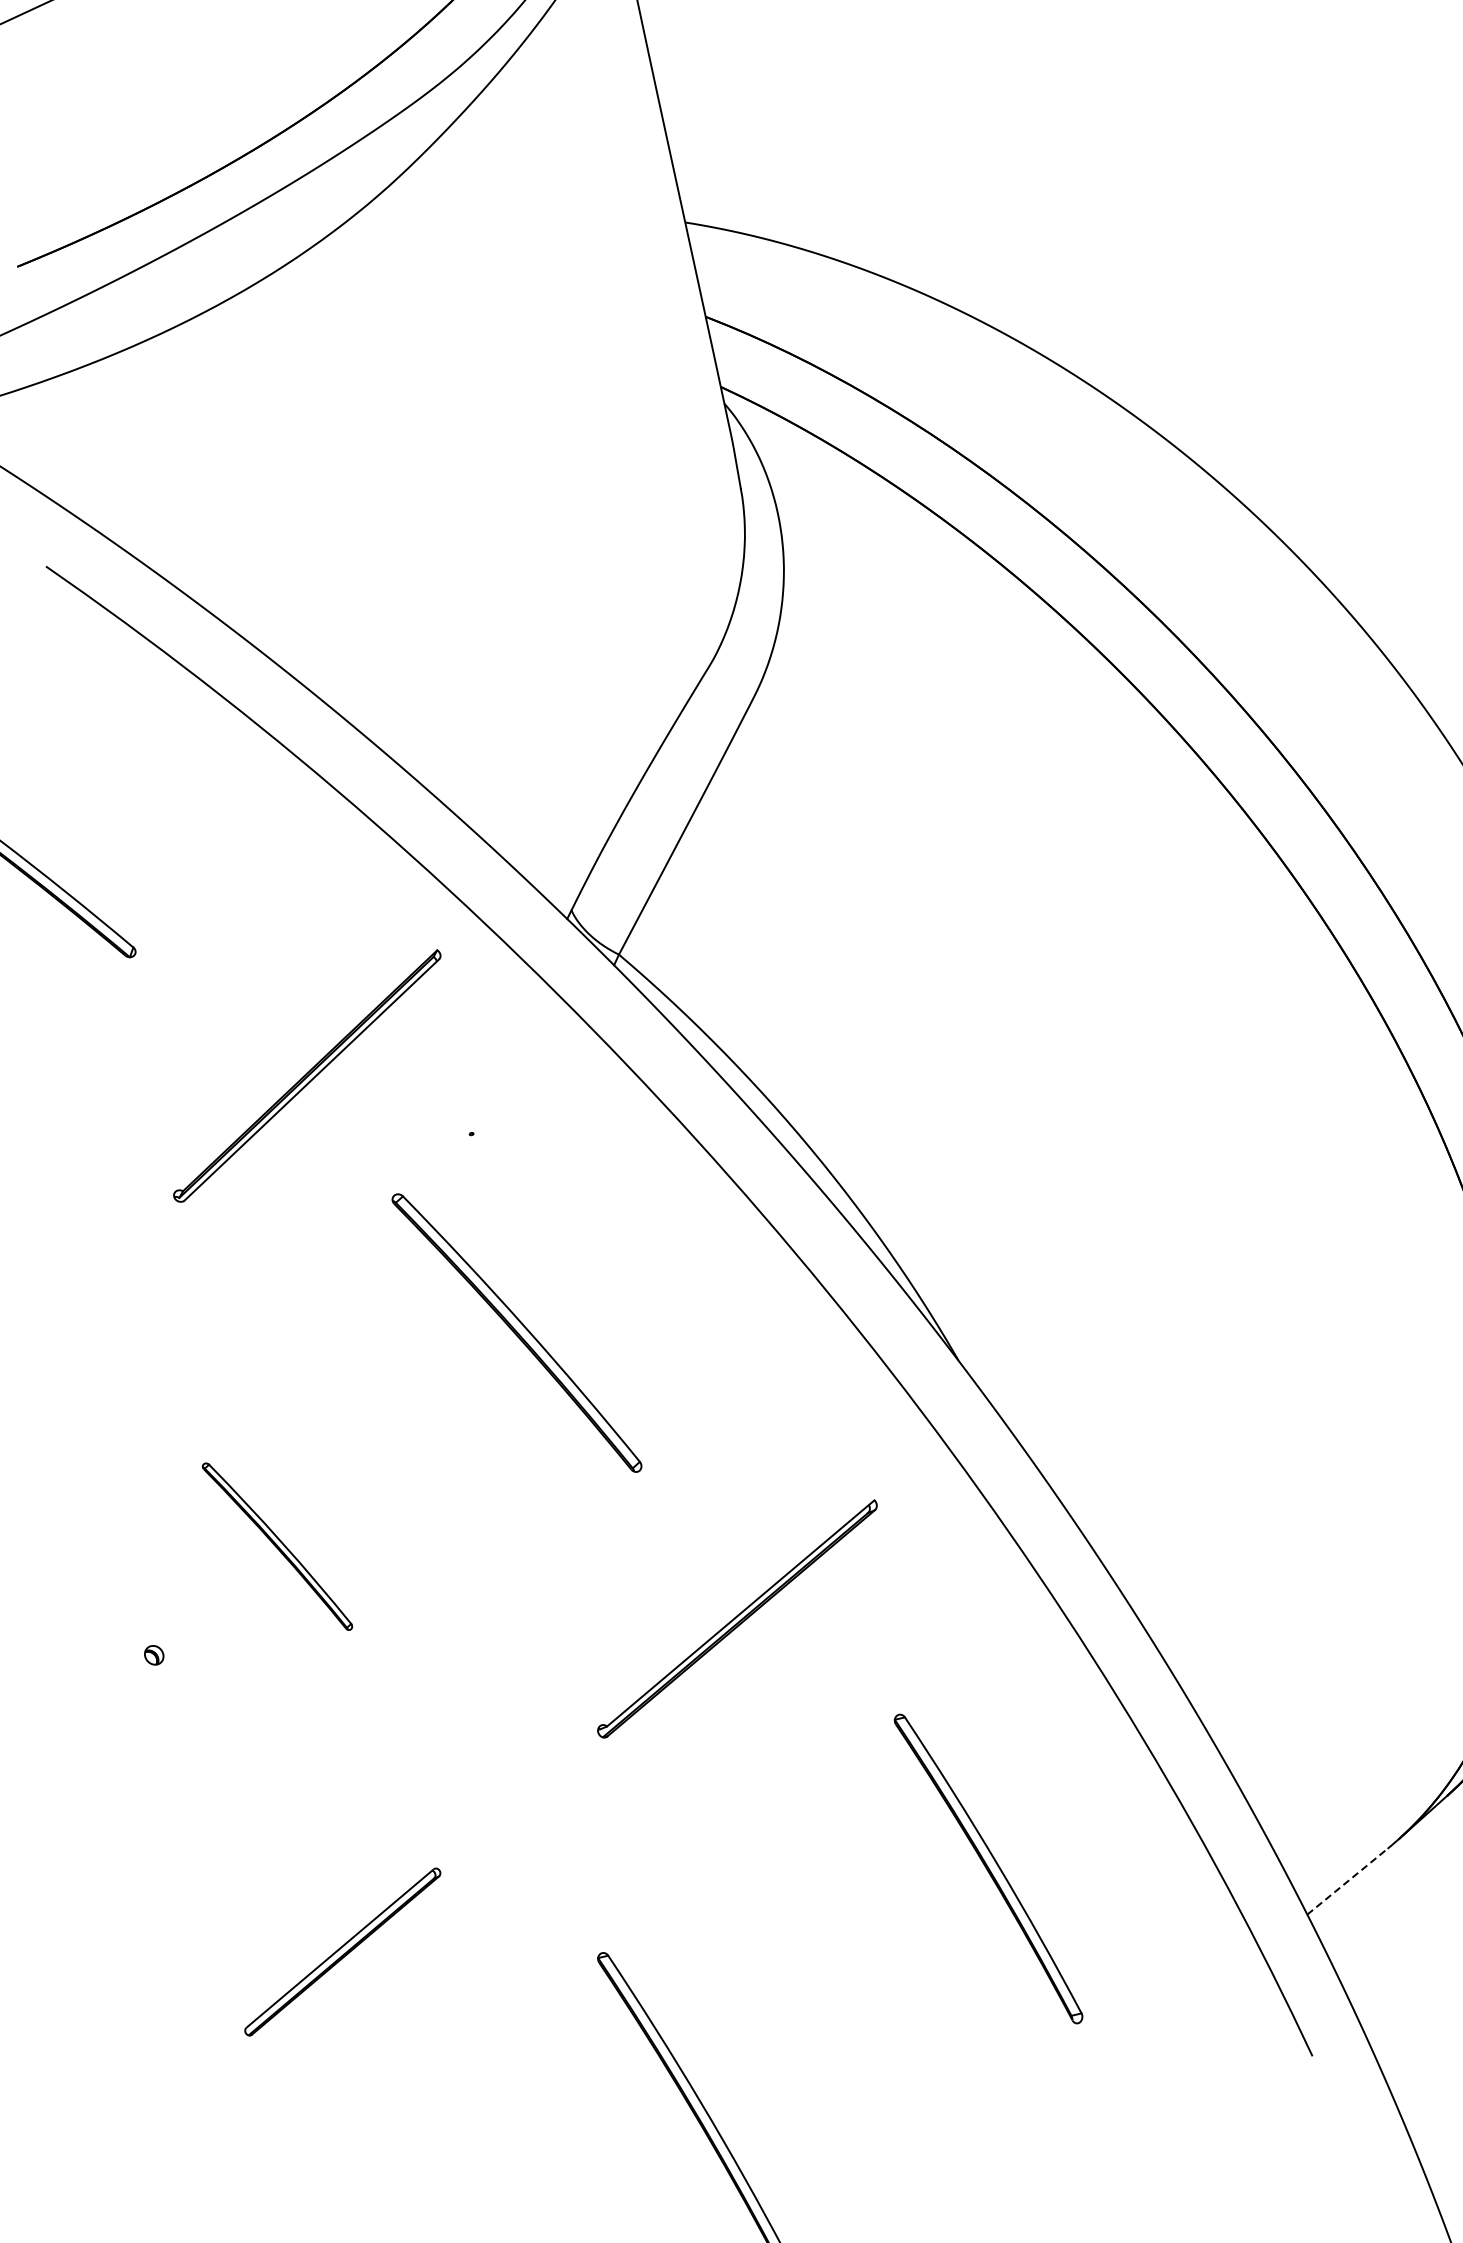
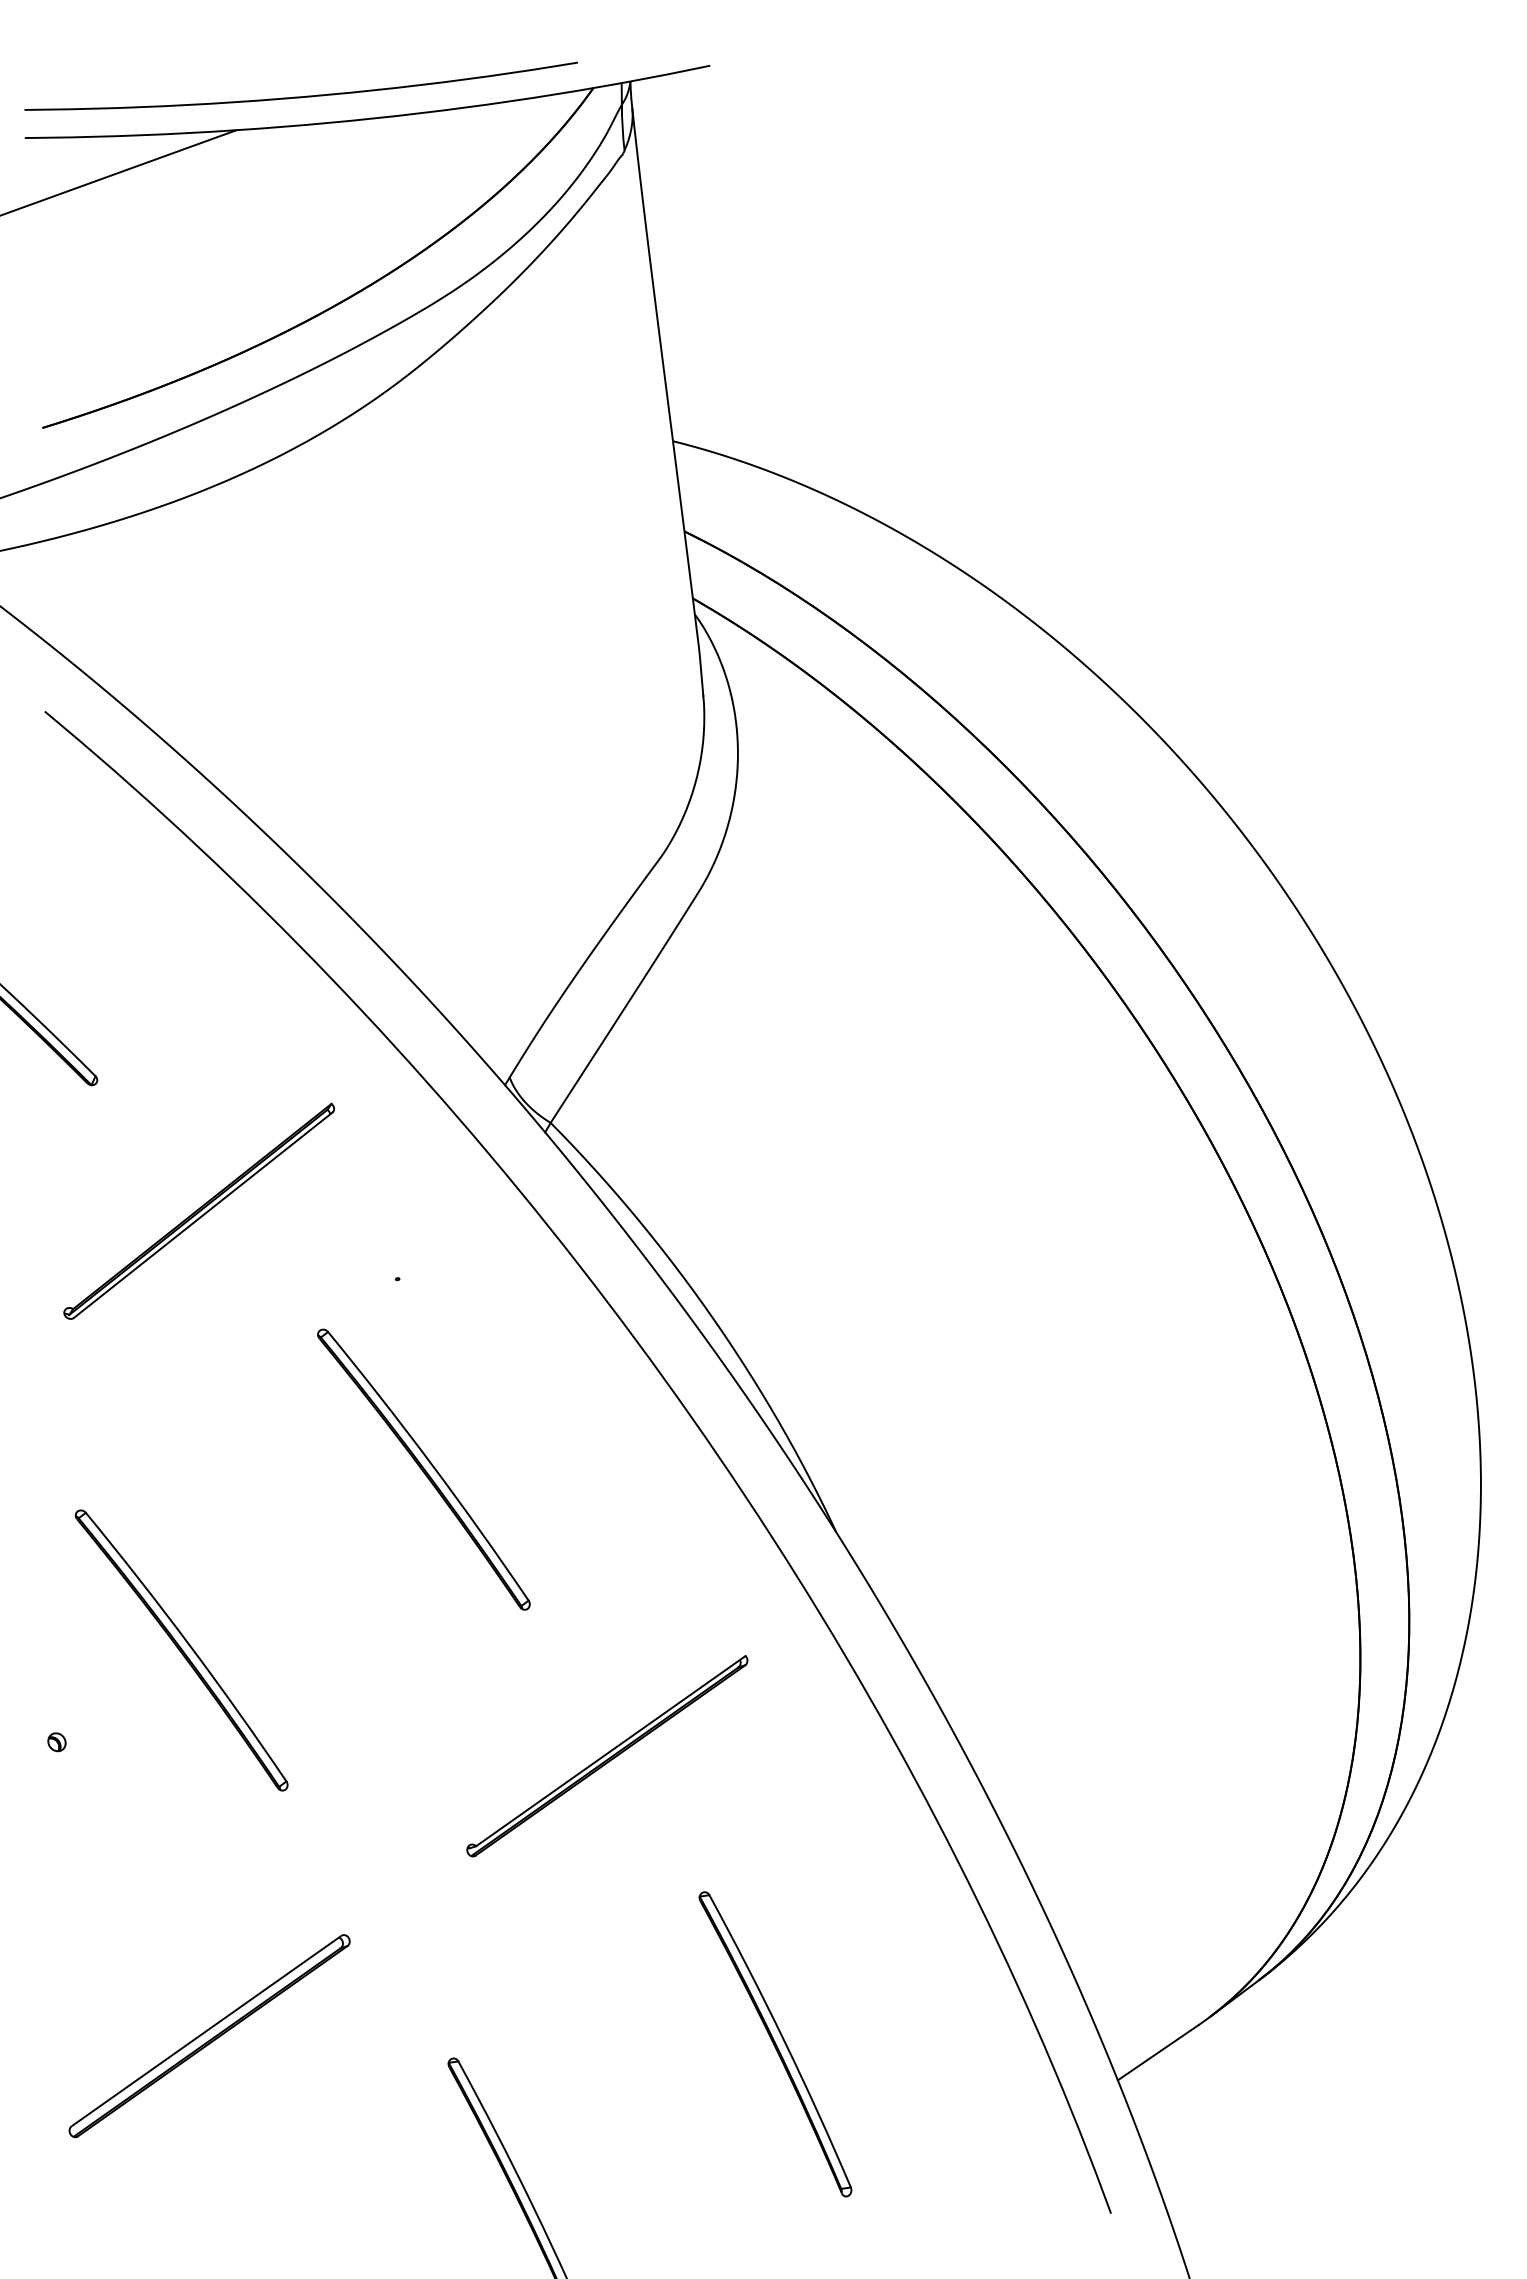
part: (306, 1075) -> (198, 1210), moved
part: (277, 1546) -> (181, 1650), size x1.67
part: (988, 1869) -> (775, 2044), moved
line: (1347, 1881) -> (1158, 2052), dashed -> solid
part: (342, 1952) -> (209, 2036), size x1.43

